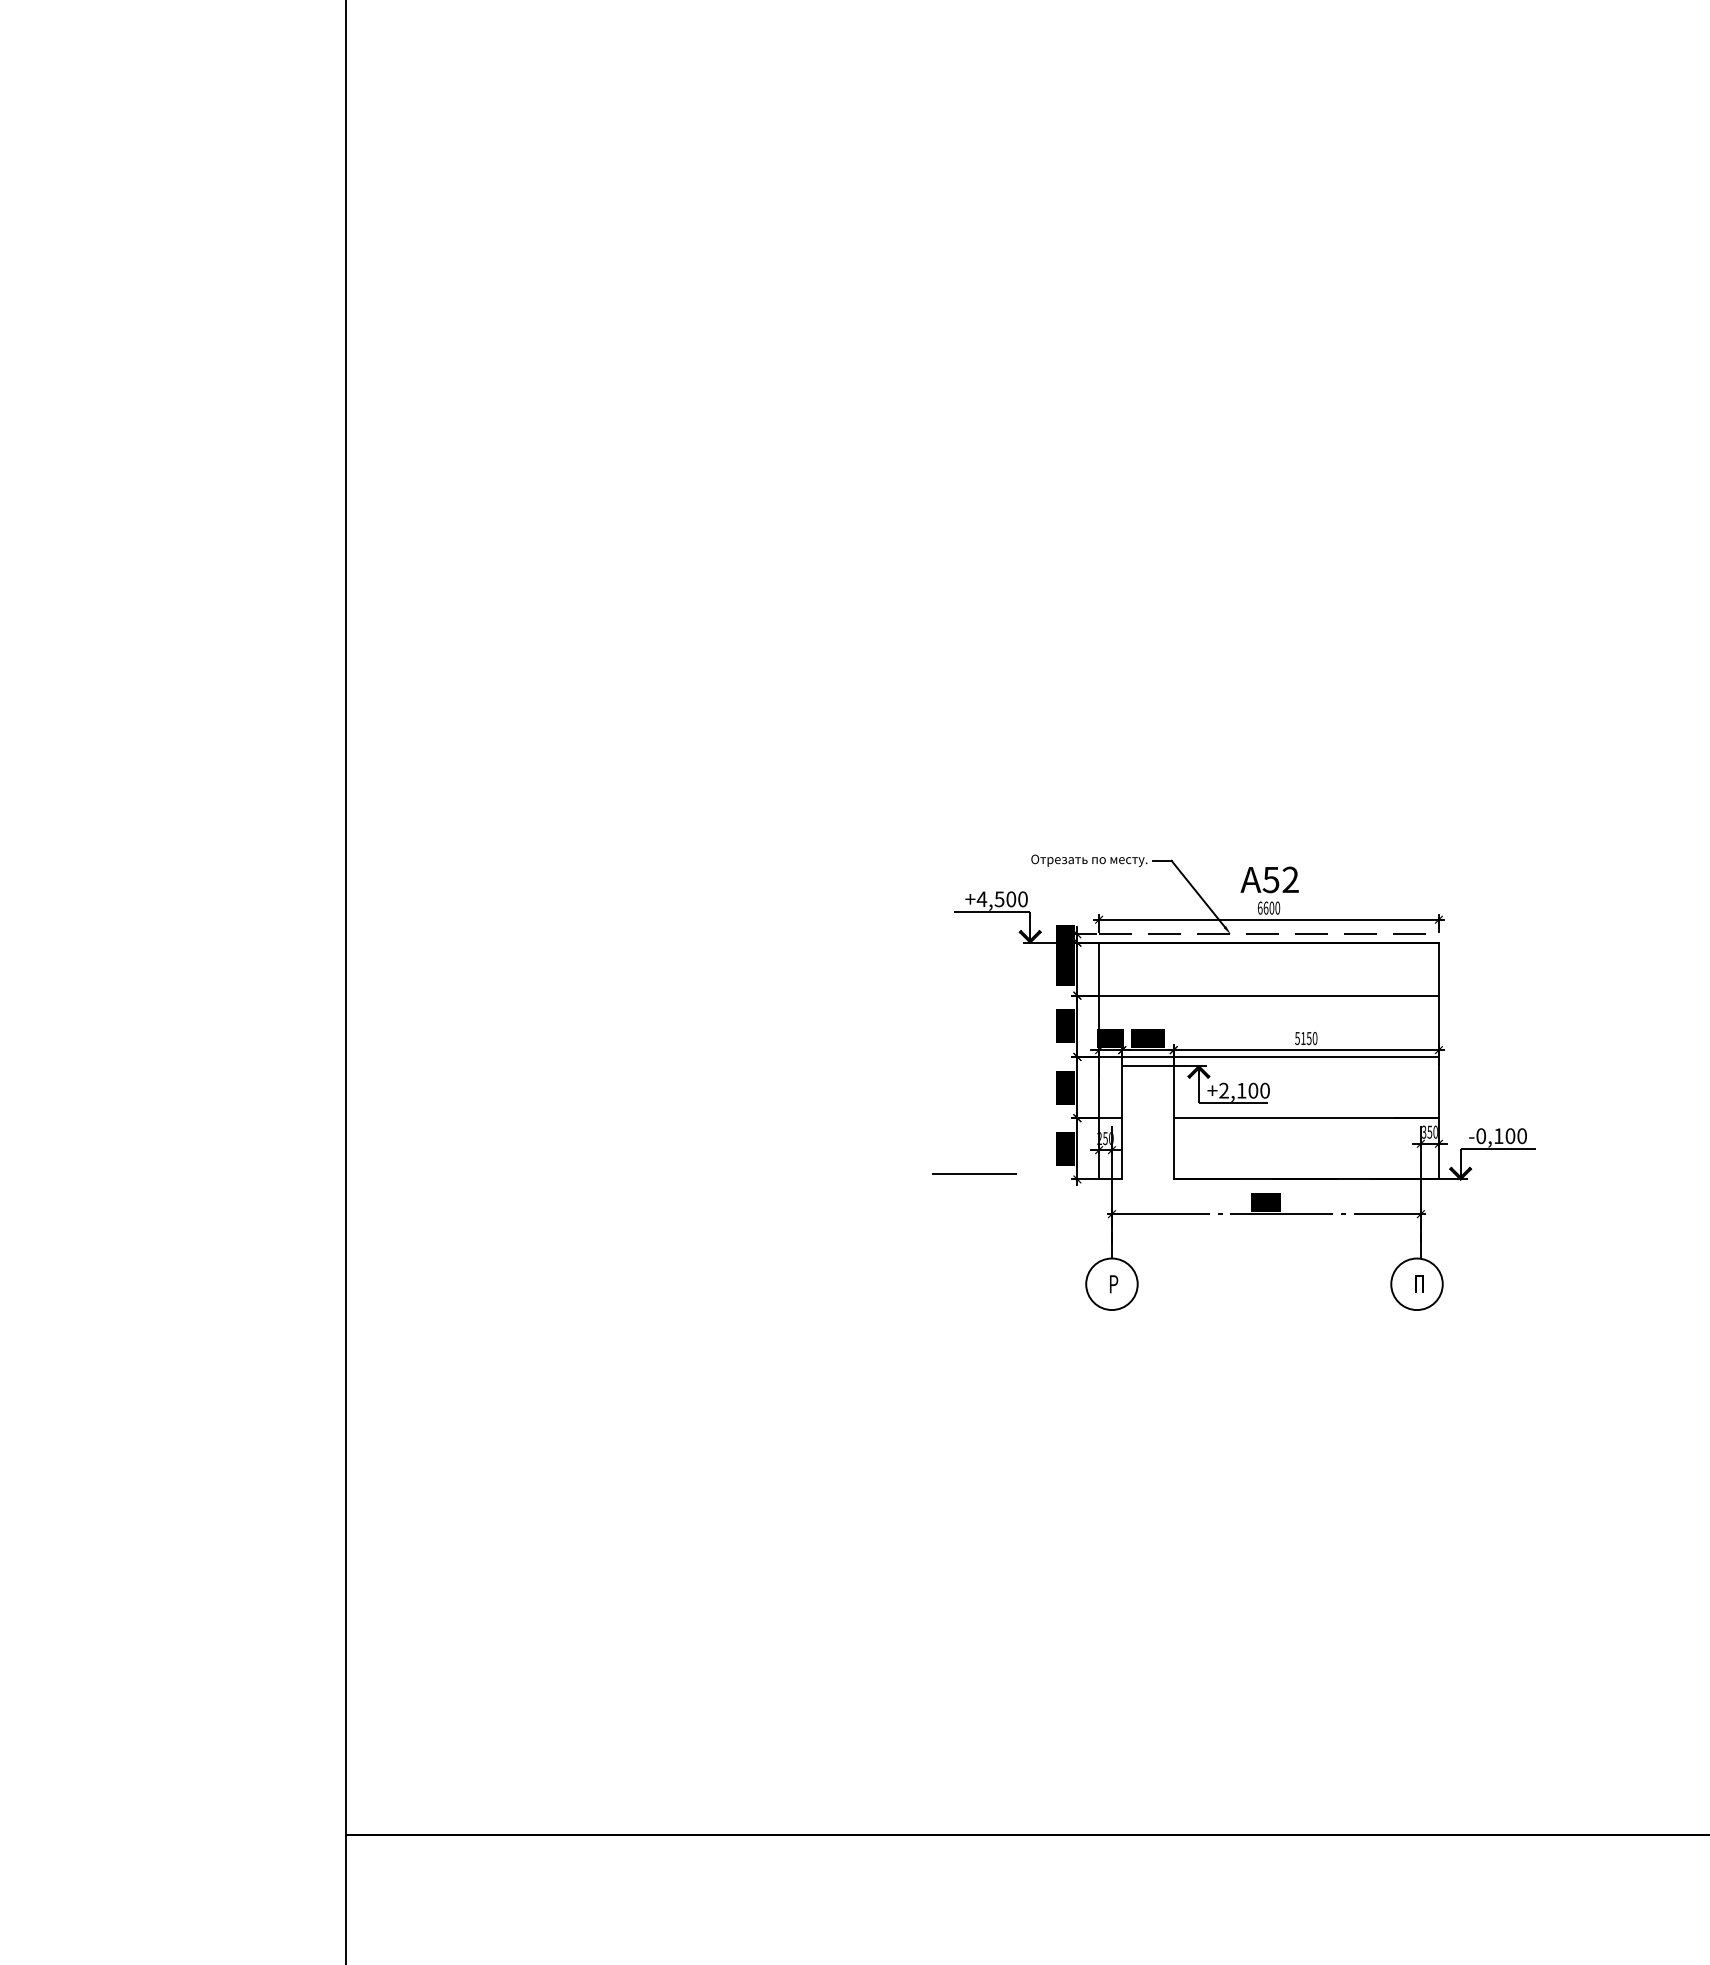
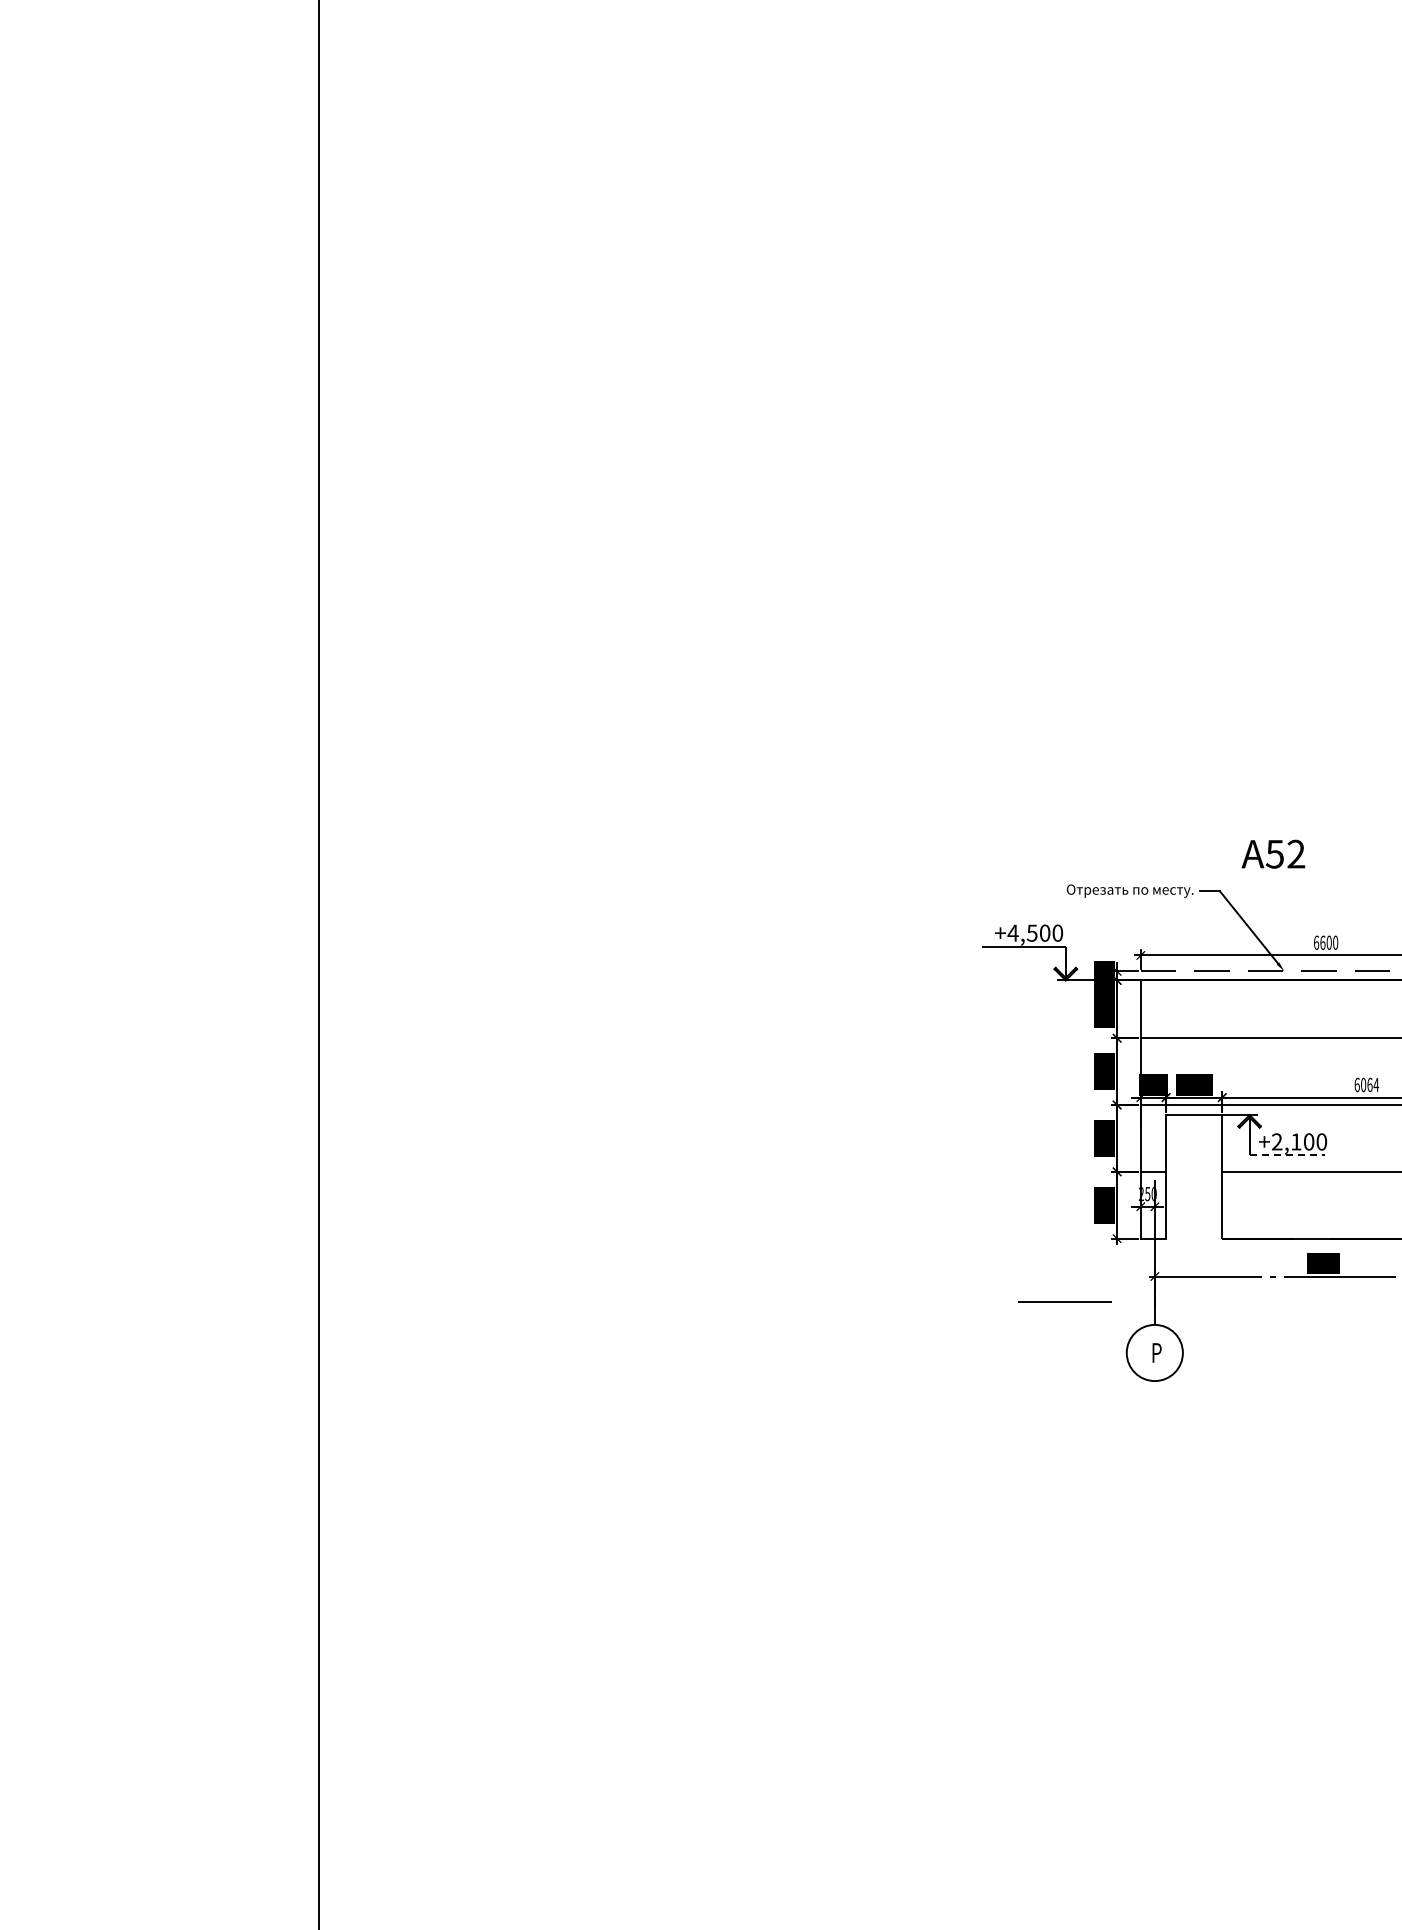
text: (1269, 879) -> (1273, 853), moved
text: (1306, 1038) -> (1366, 1084), 5150 -> 6064
line: (1233, 1103) -> (1287, 1155), solid -> dashed
line: (974, 1173) -> (1064, 1300), moved

